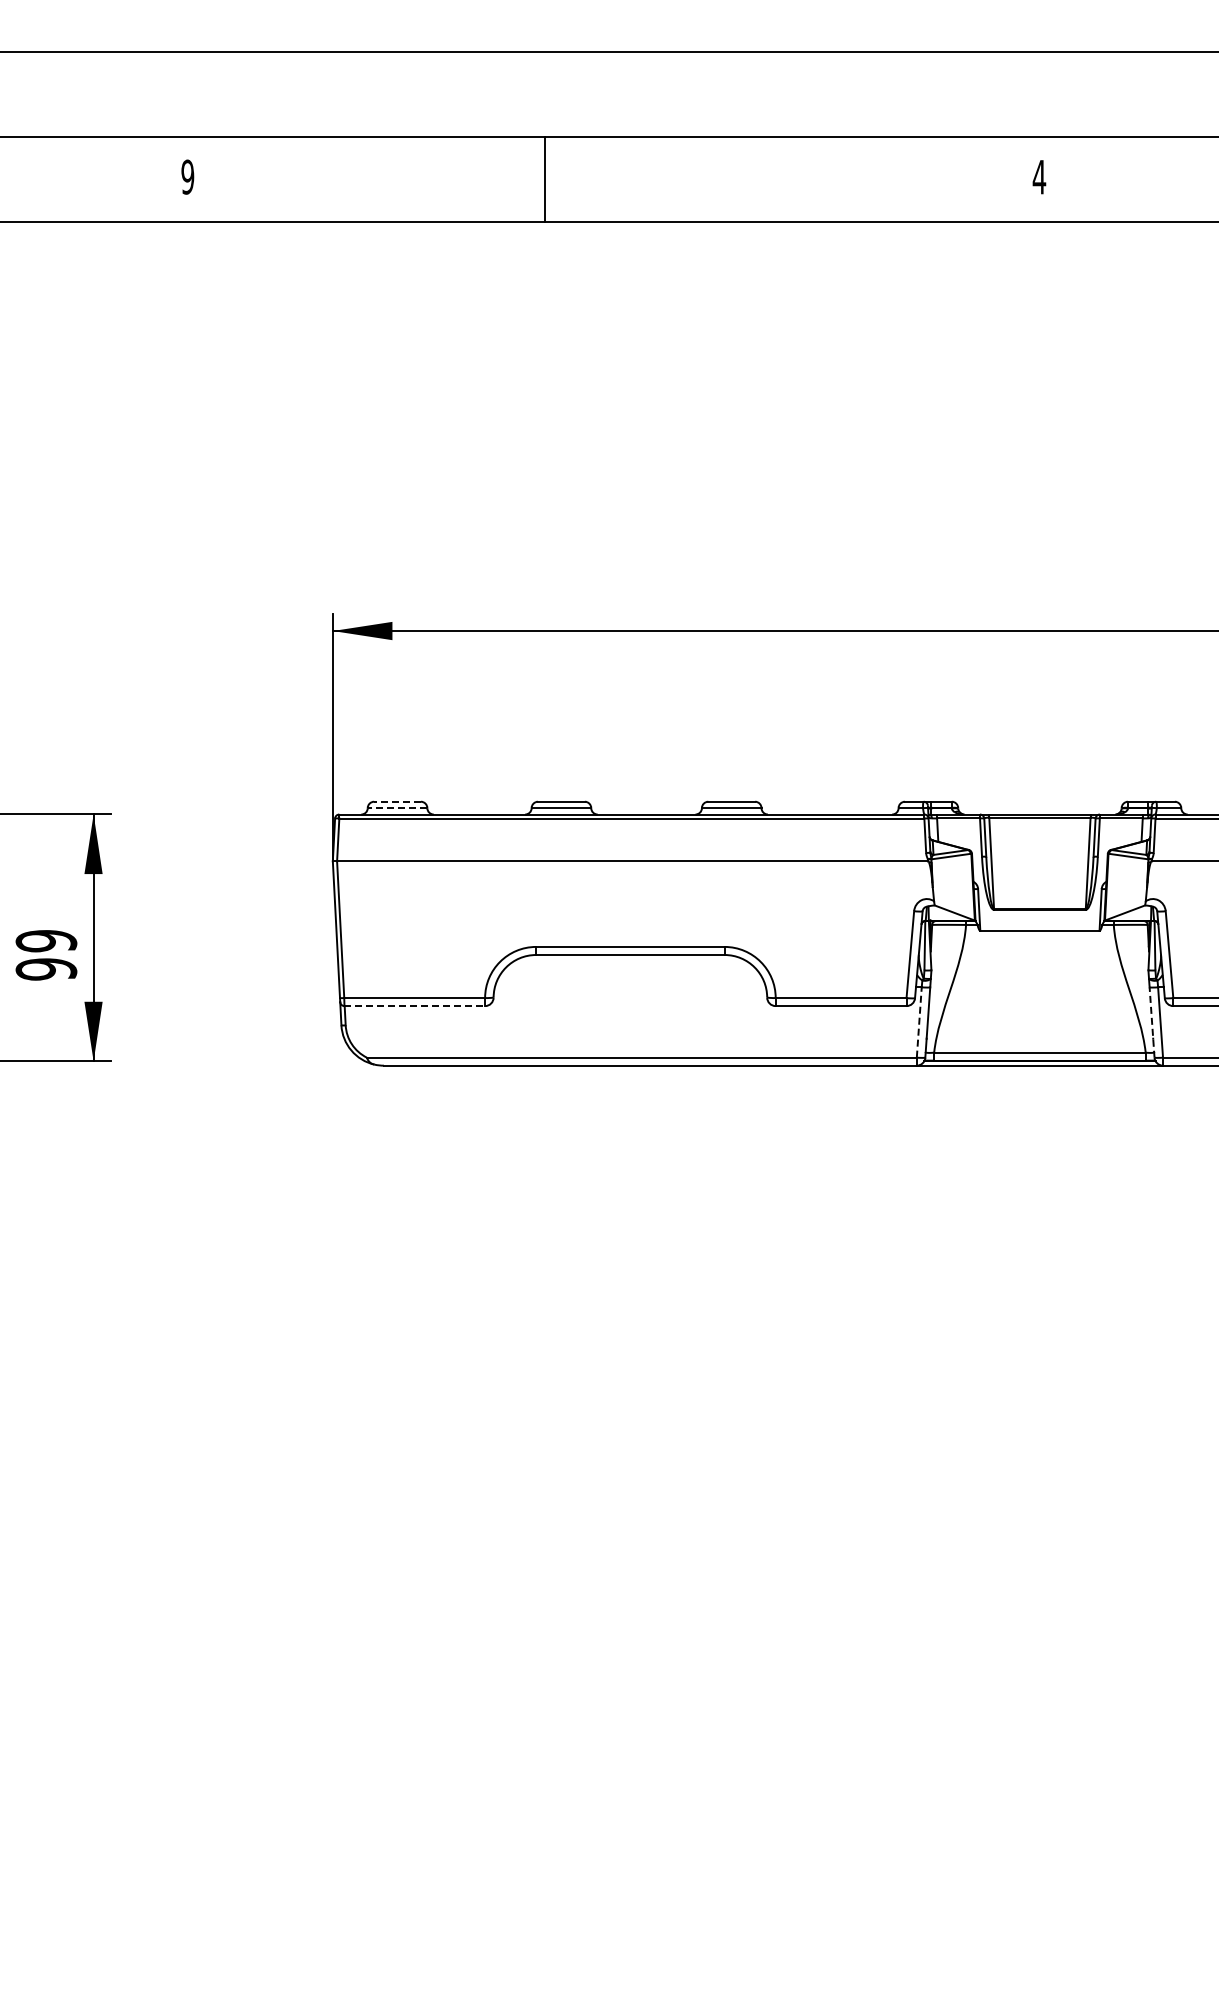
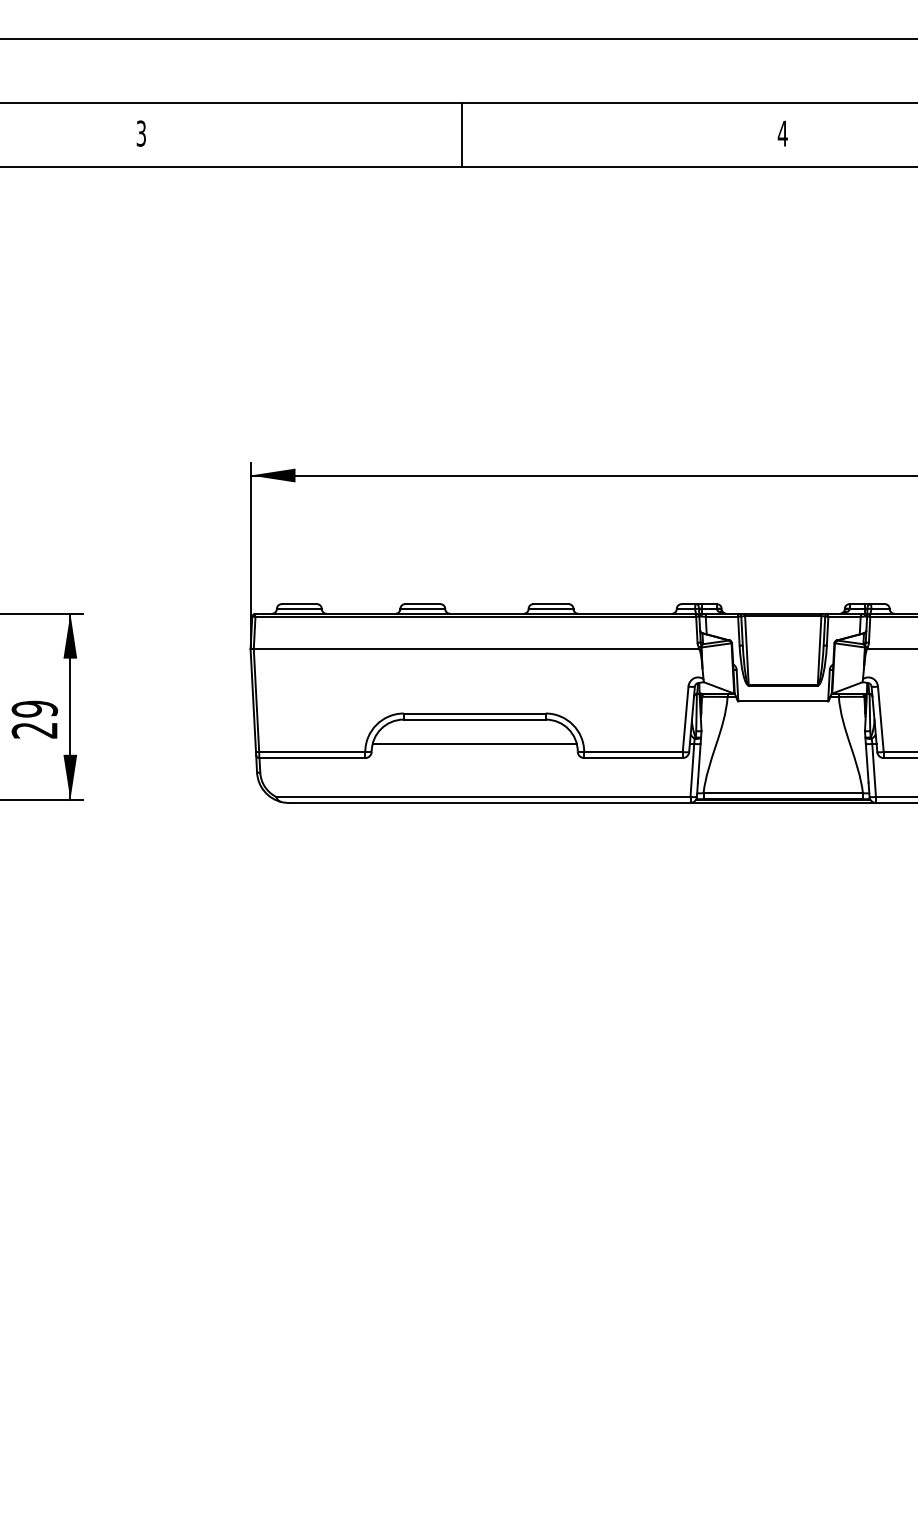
text: (187, 176) -> (141, 133), 9 -> 3
line: (545, 179) -> (462, 135), moved
line: (397, 801) -> (299, 603), dashed -> solid
line: (397, 808) -> (299, 609), dashed -> solid
text: (46, 969) -> (34, 730), 99 -> 29
line: (629, 987) -> (474, 744), added
line: (415, 1006) -> (312, 758), dashed -> solid
line: (919, 1021) -> (692, 769), dashed -> solid
line: (1152, 1022) -> (868, 770), dashed -> solid

